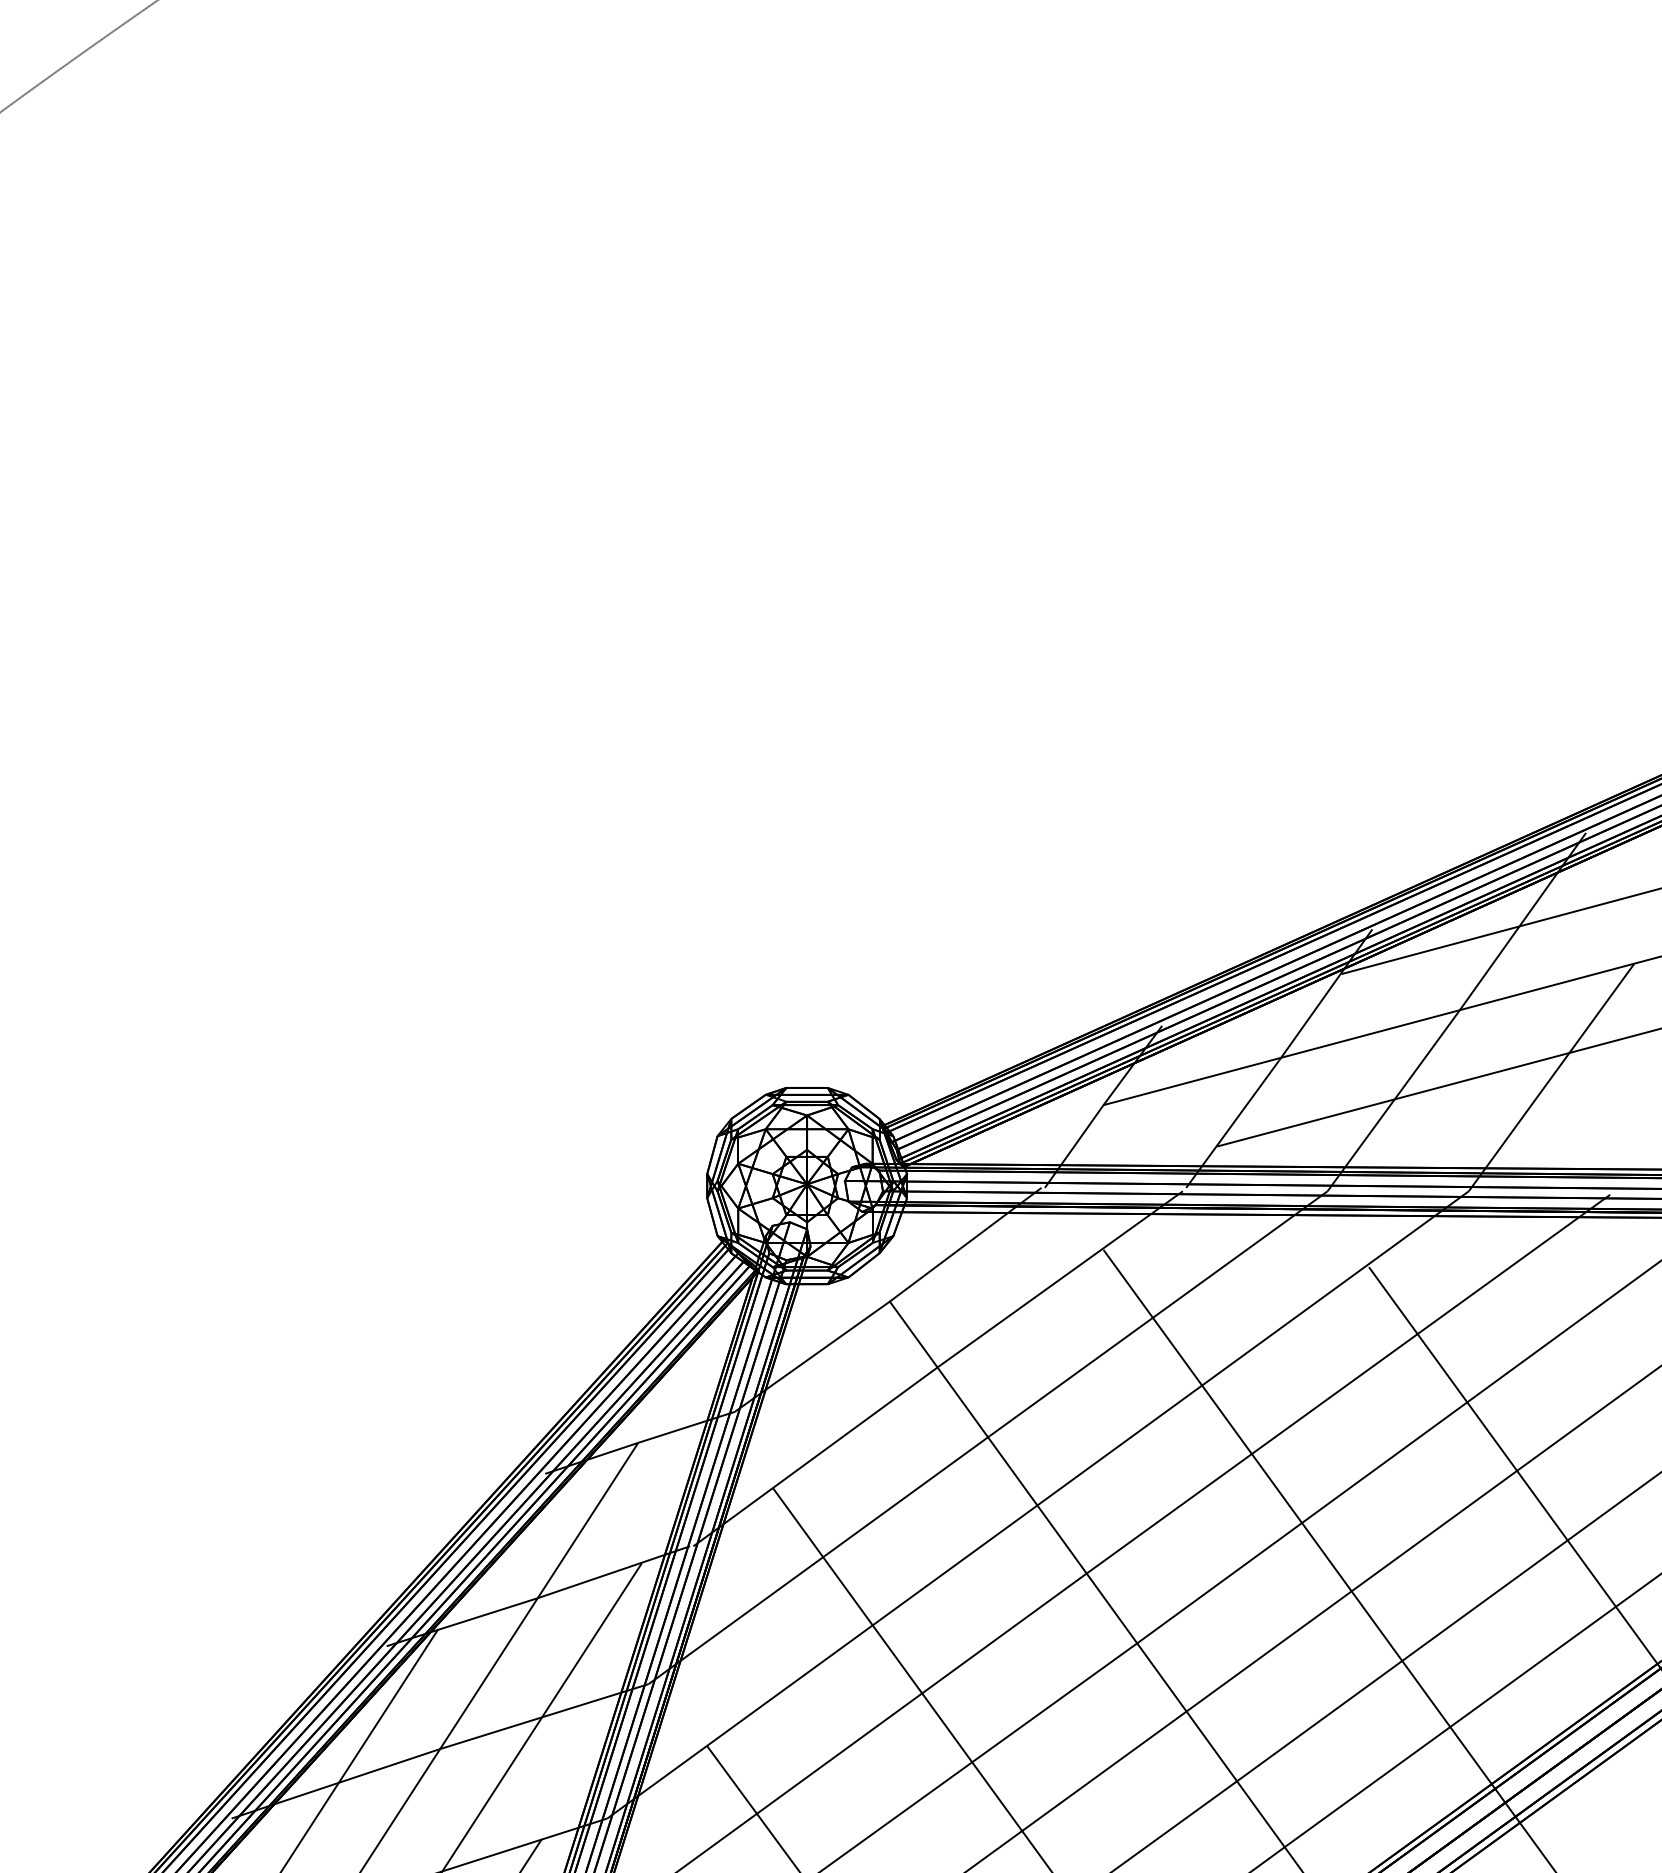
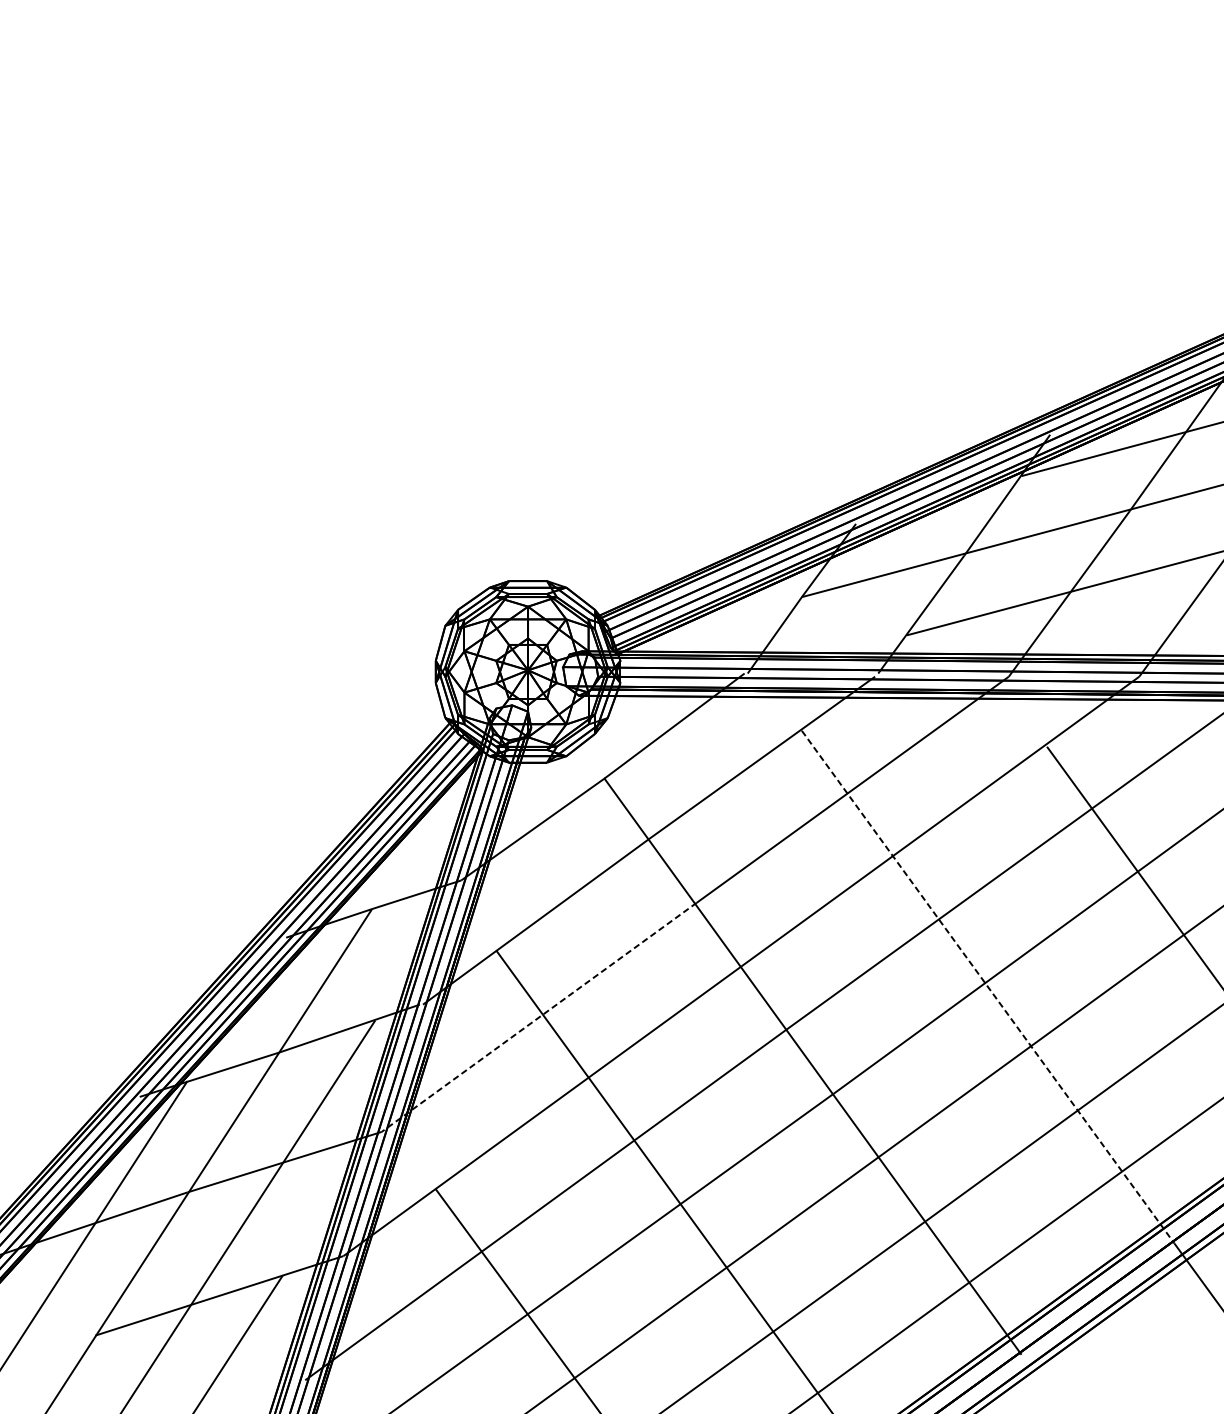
line: (1305, 1527) -> (988, 987), solid -> dashed
line: (819, 1560) -> (539, 1017), solid -> dashed

